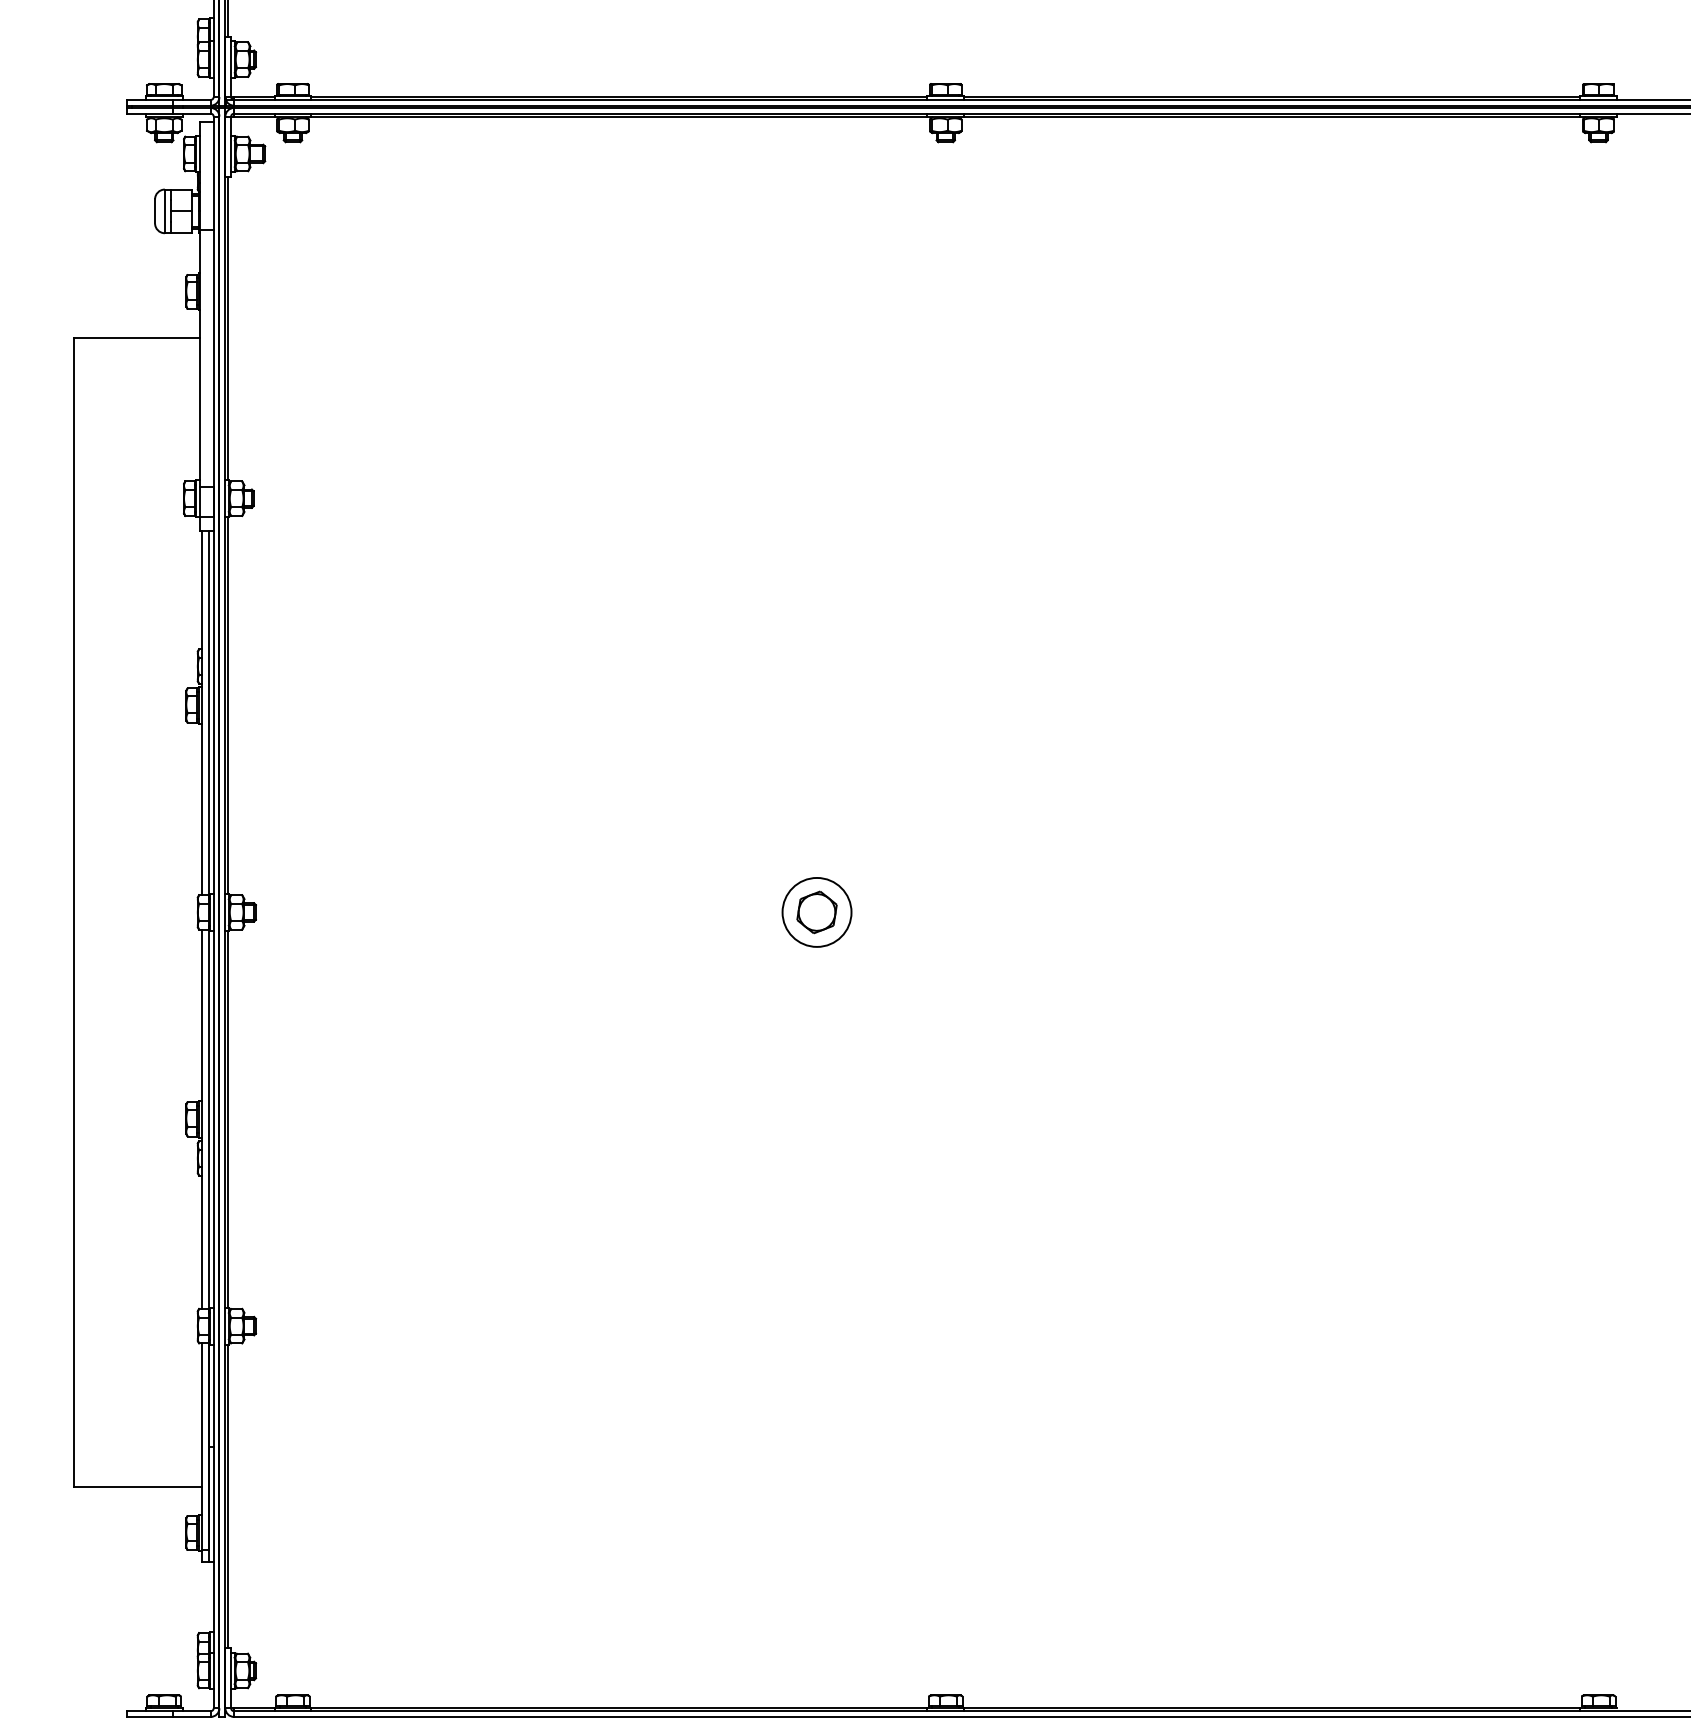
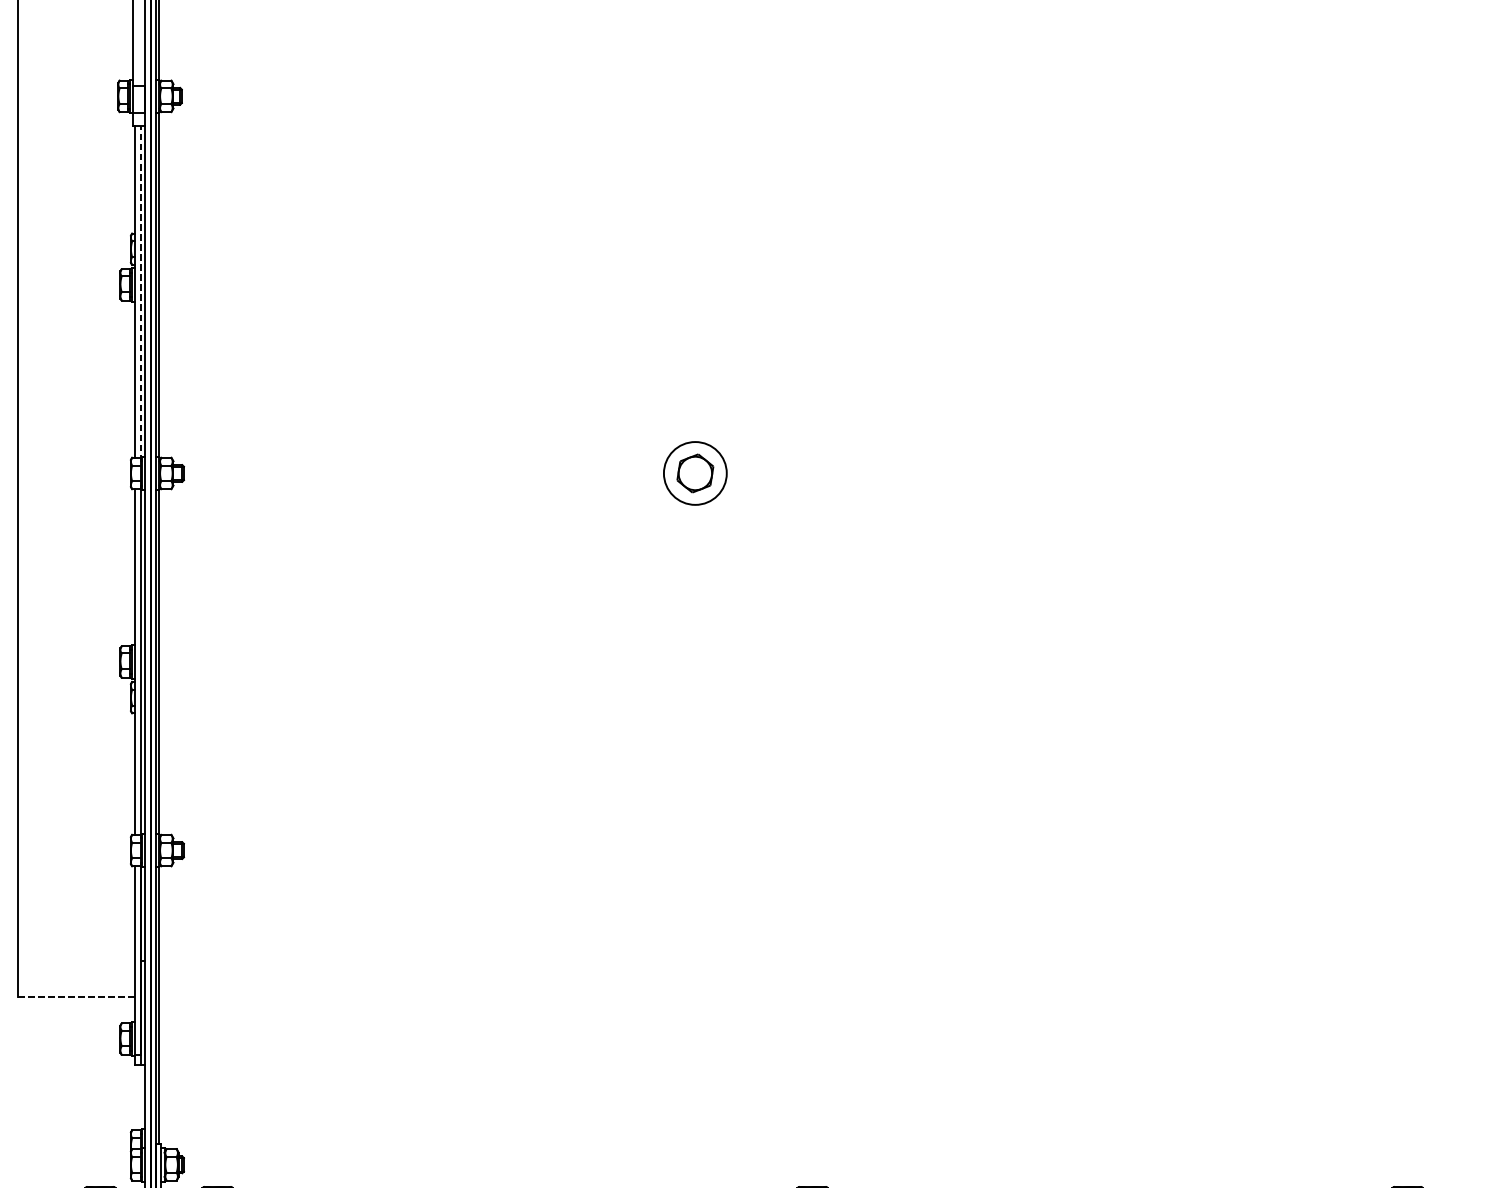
line: (209, 714) -> (141, 293), solid -> dashed
line: (138, 1487) -> (76, 997), solid -> dashed

